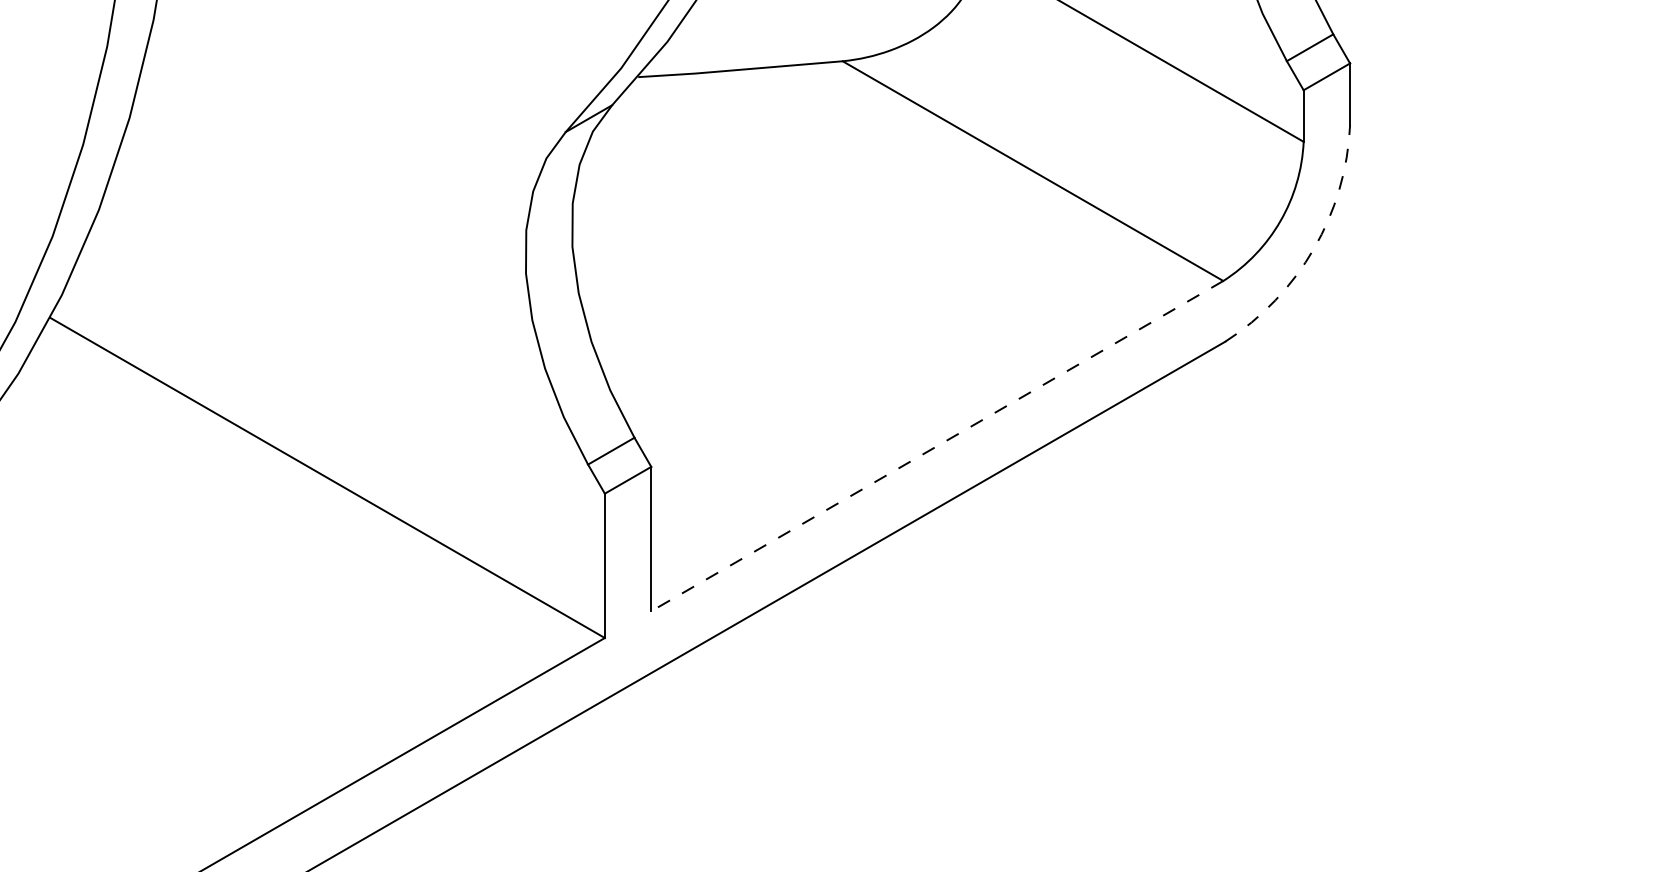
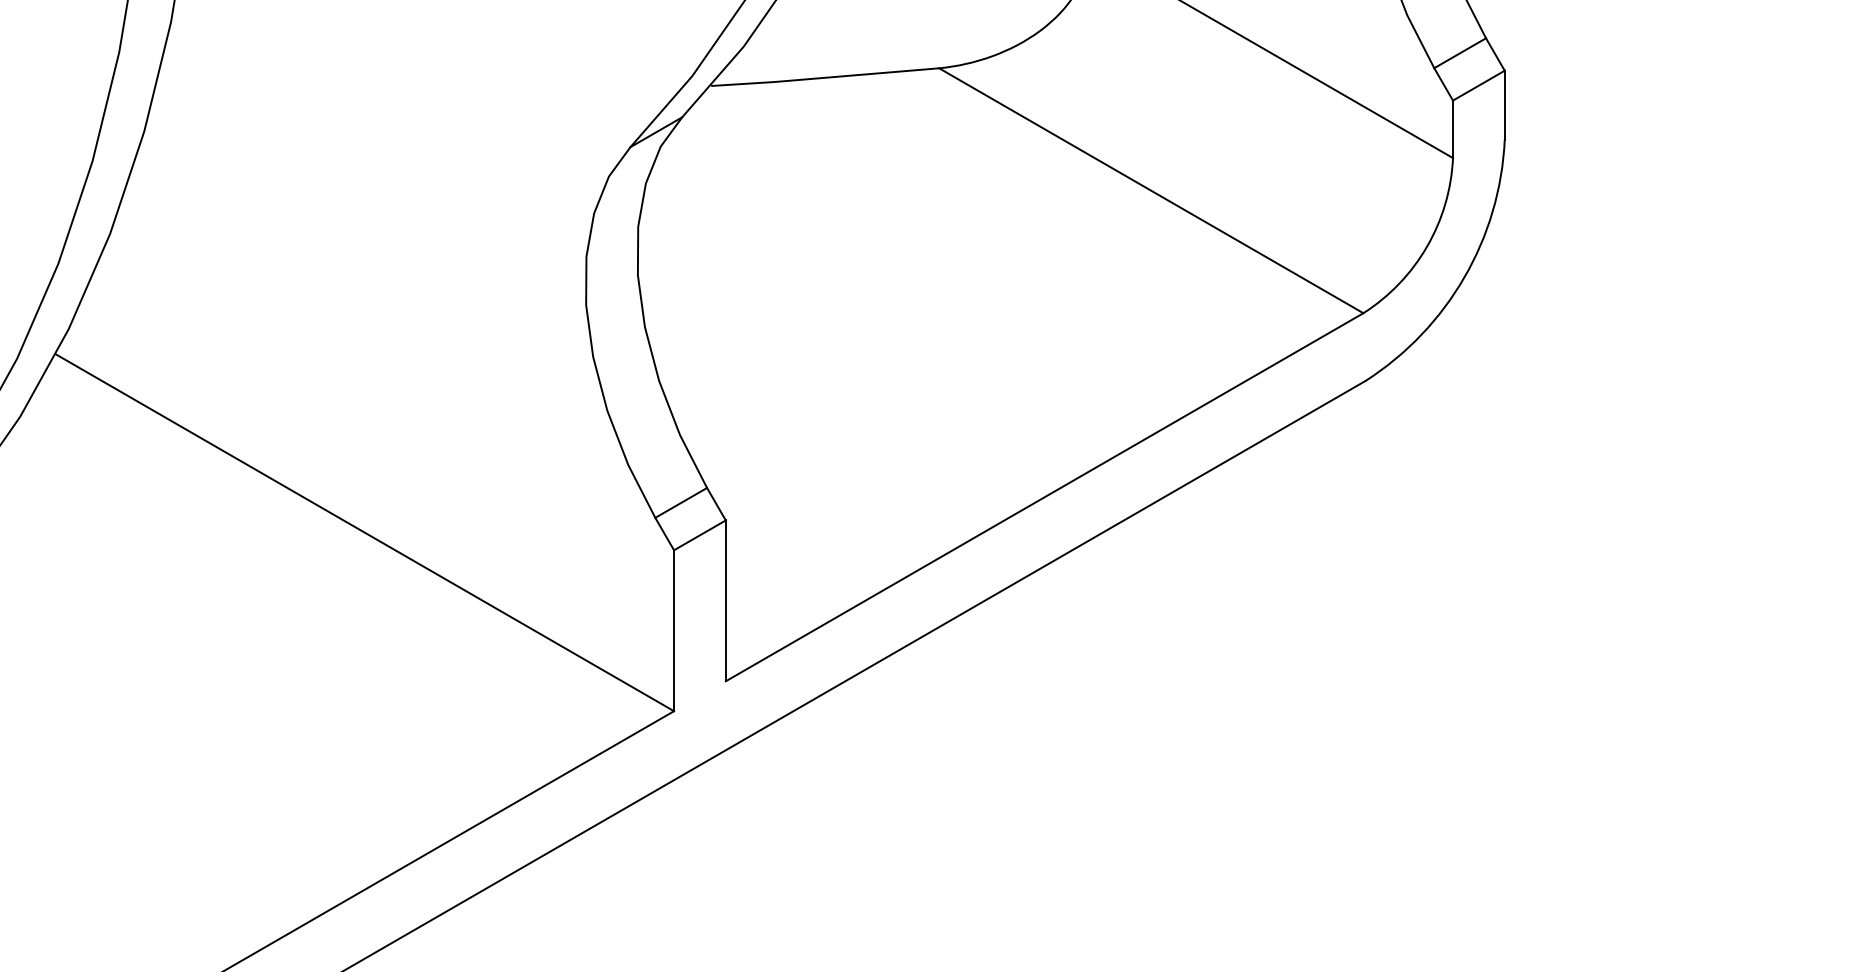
arc: (1313, 248) -> (1463, 276), dashed -> solid
line: (936, 446) -> (1043, 497), dashed -> solid

